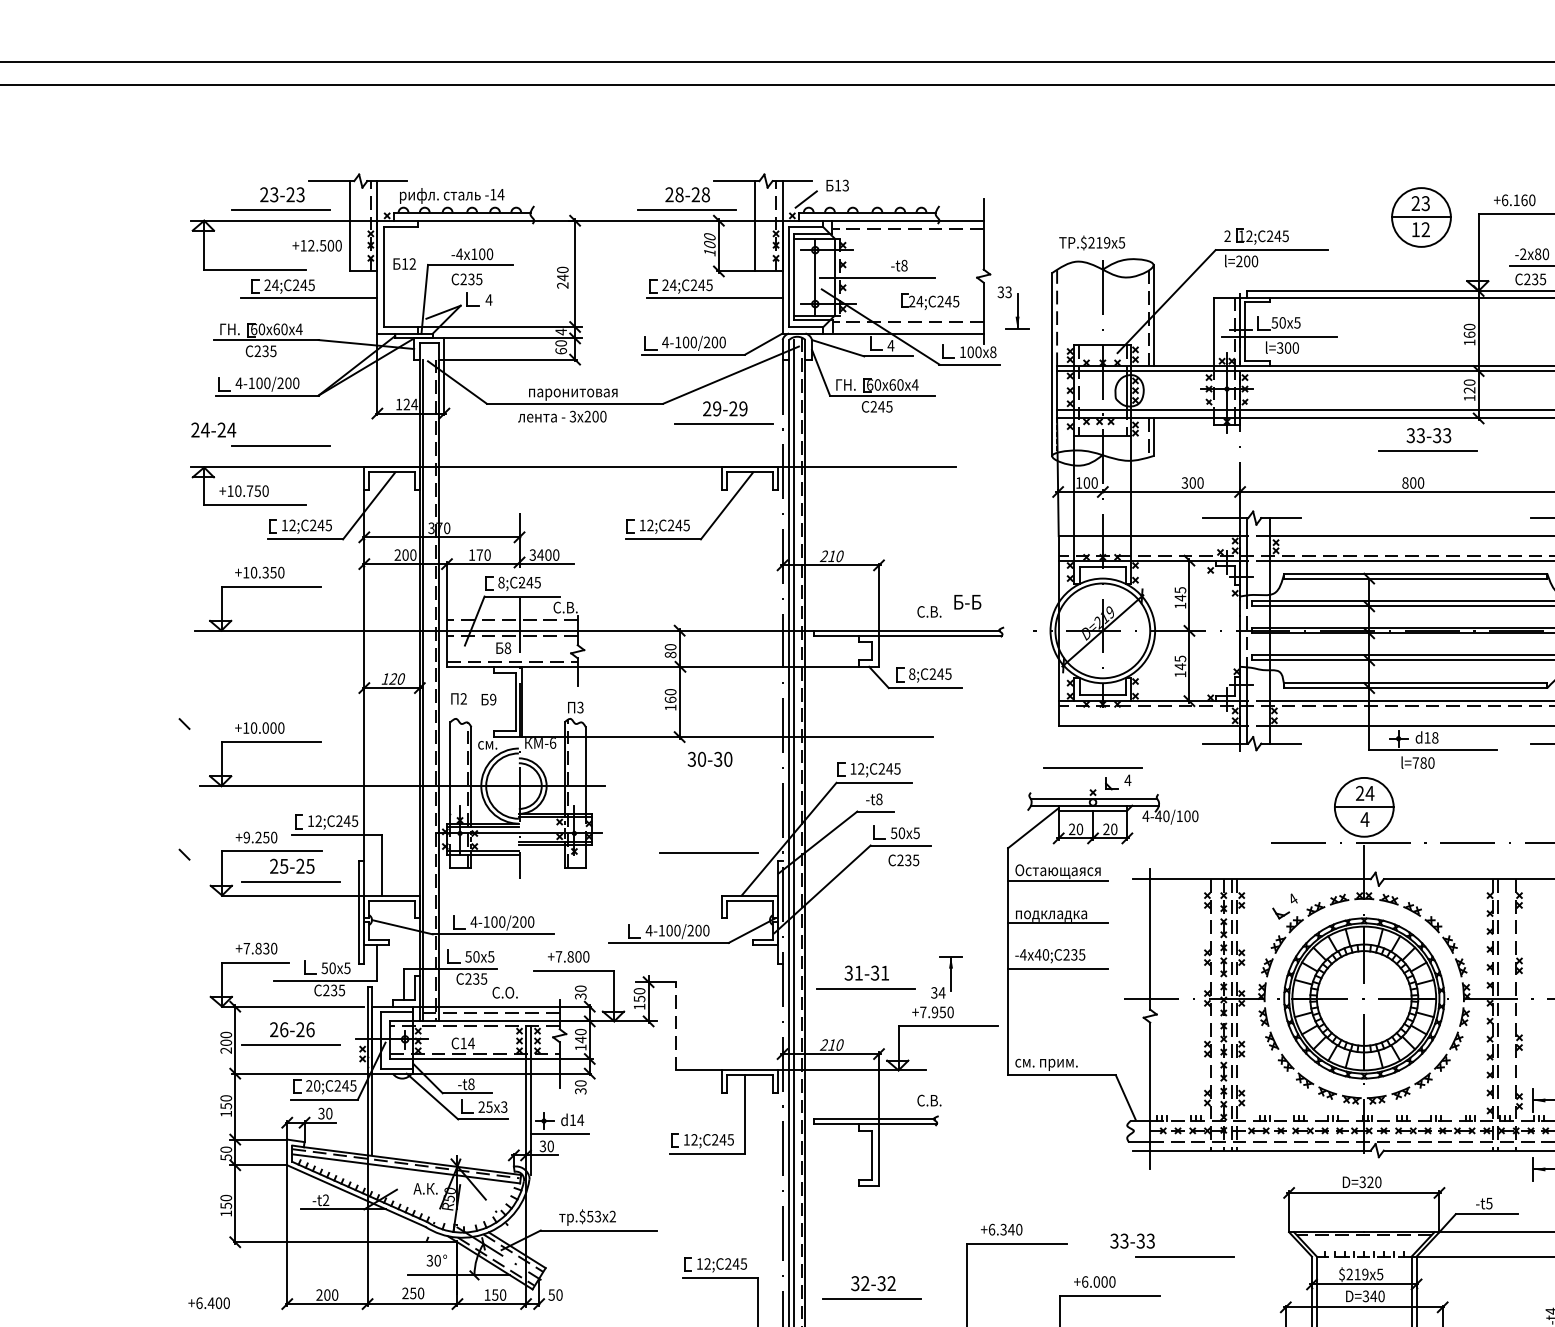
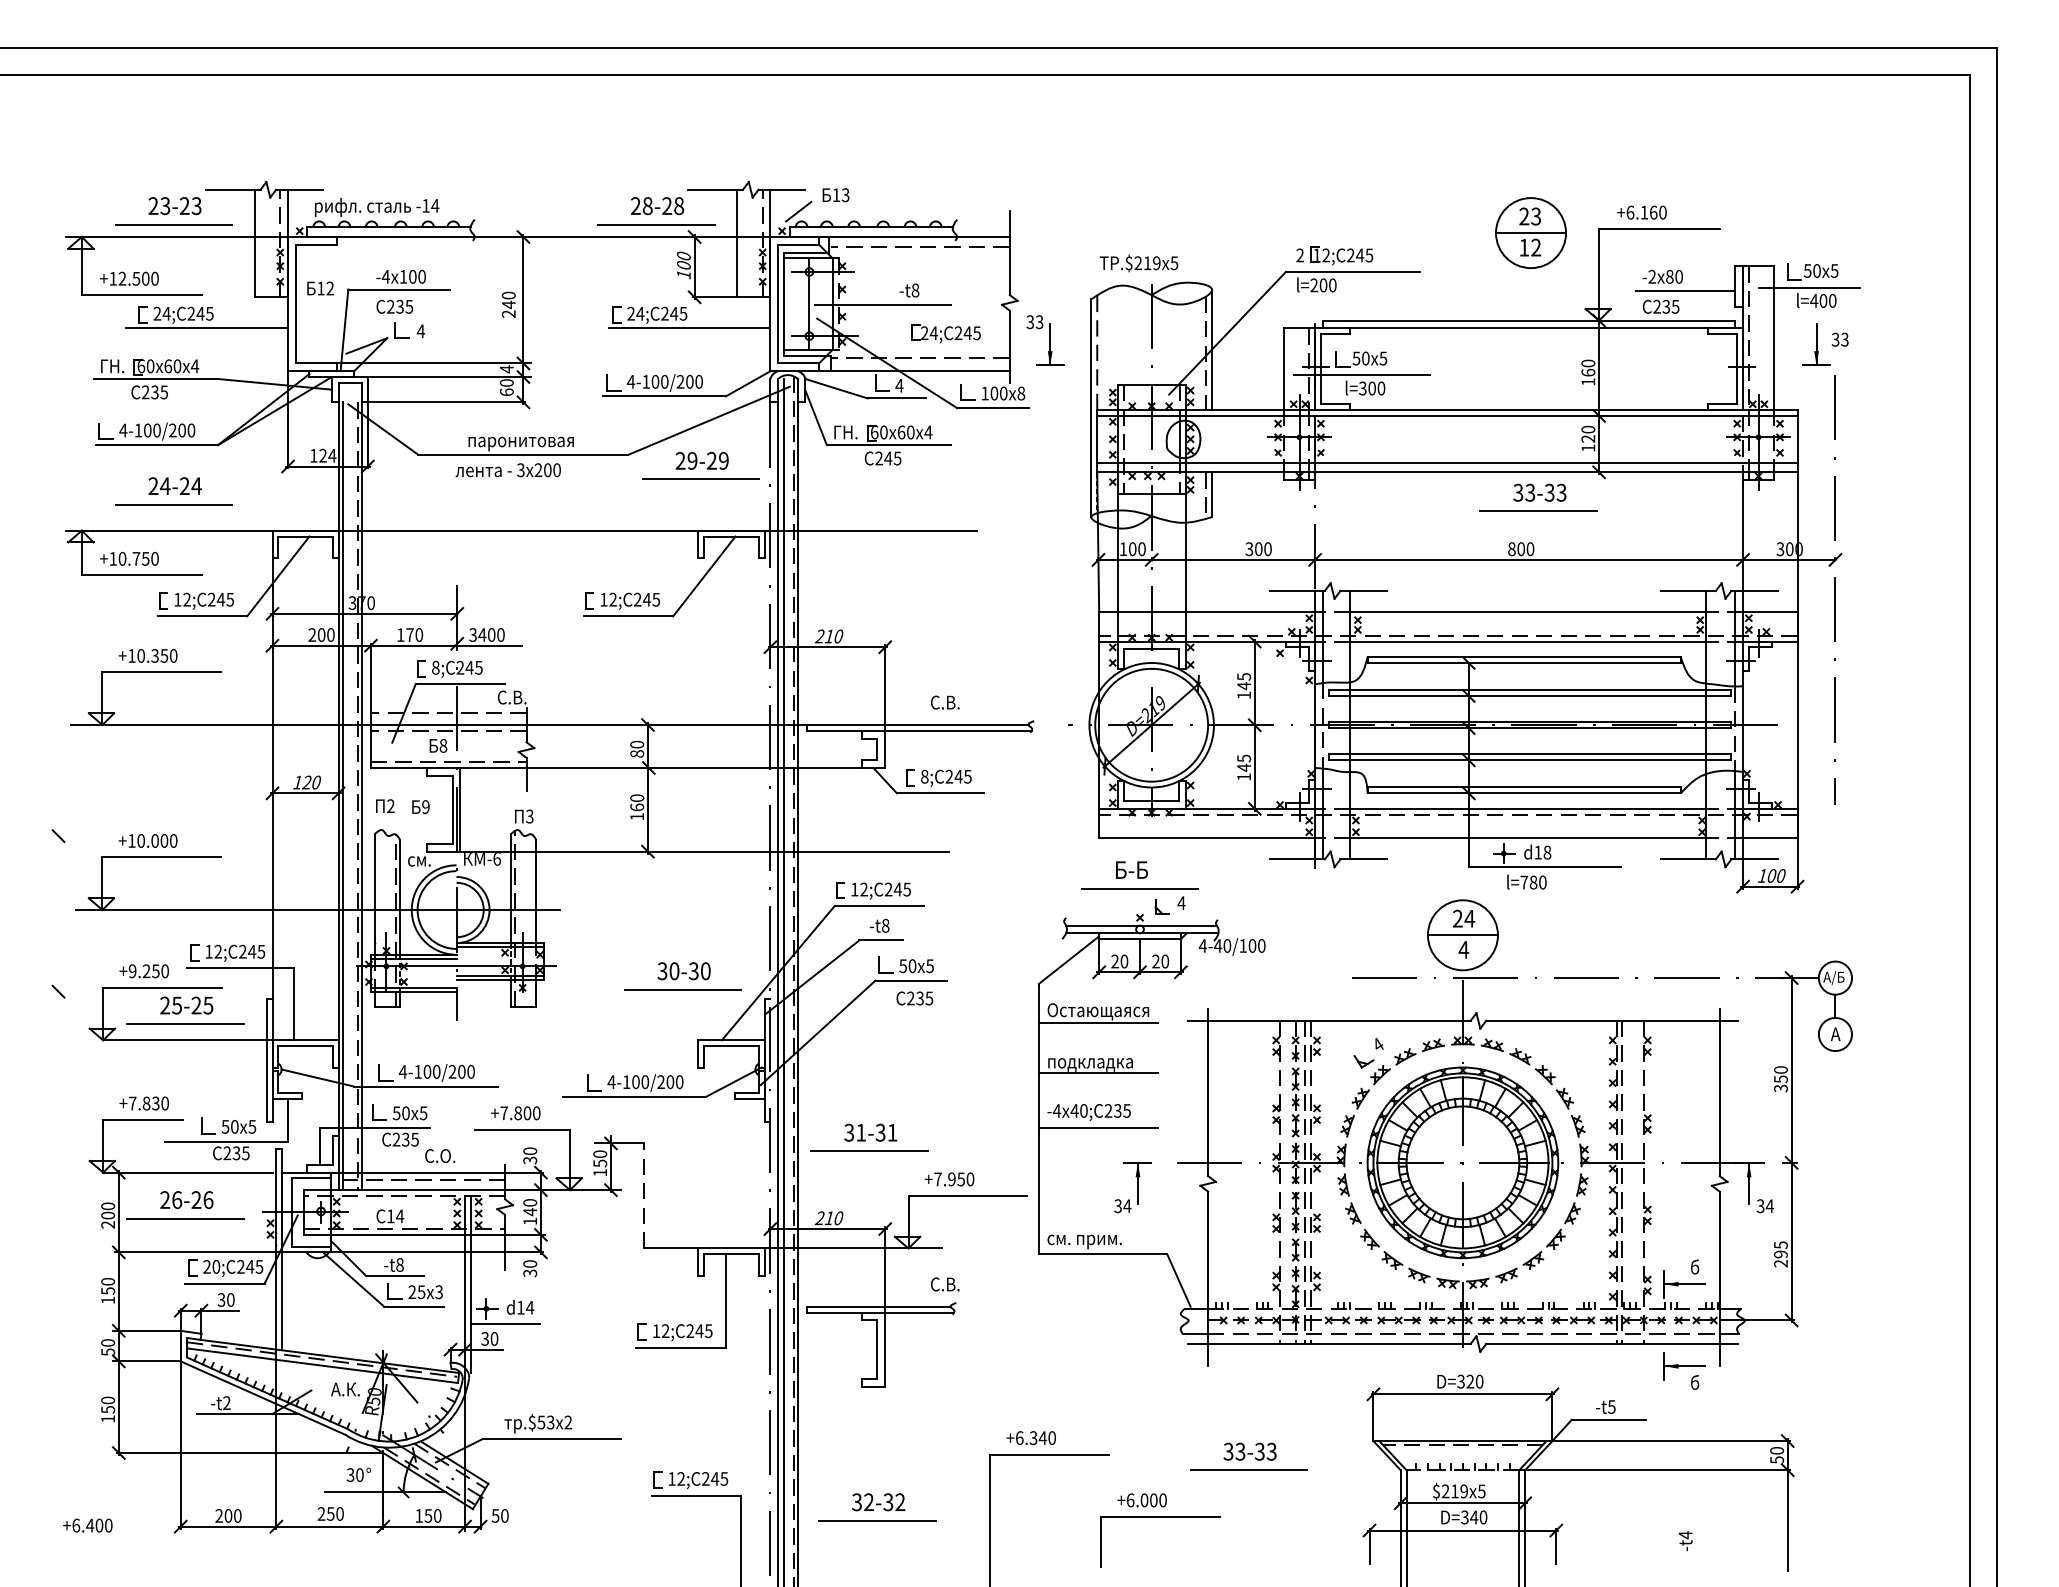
text: (317, 245) -> (129, 278), moved
text: (213, 429) -> (174, 485), moved
text: (967, 601) -> (1131, 869), moved
text: (709, 759) -> (683, 971), moved
part: (946, 977) -> (1132, 1187), moved
text: (1132, 1240) -> (1249, 1451), moved

